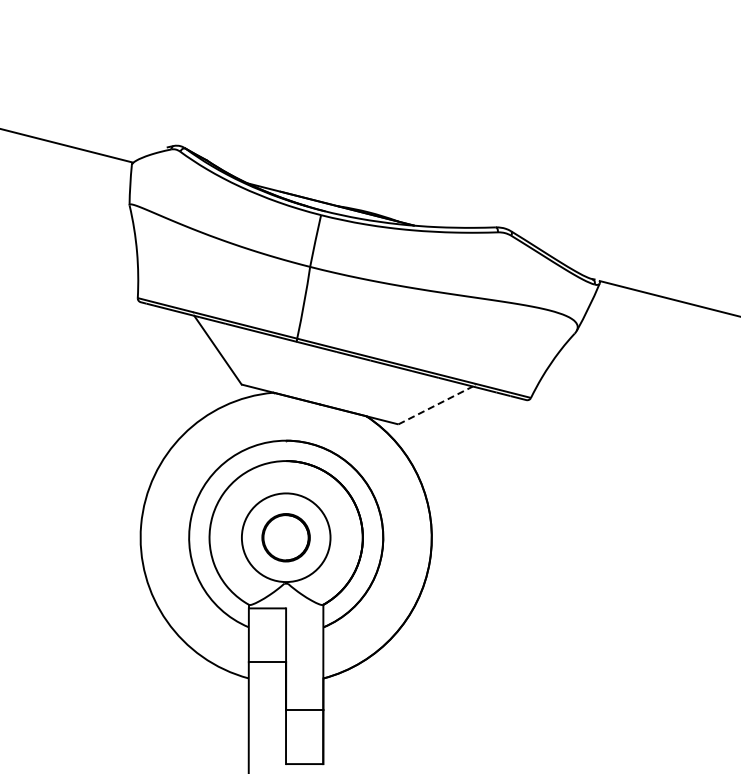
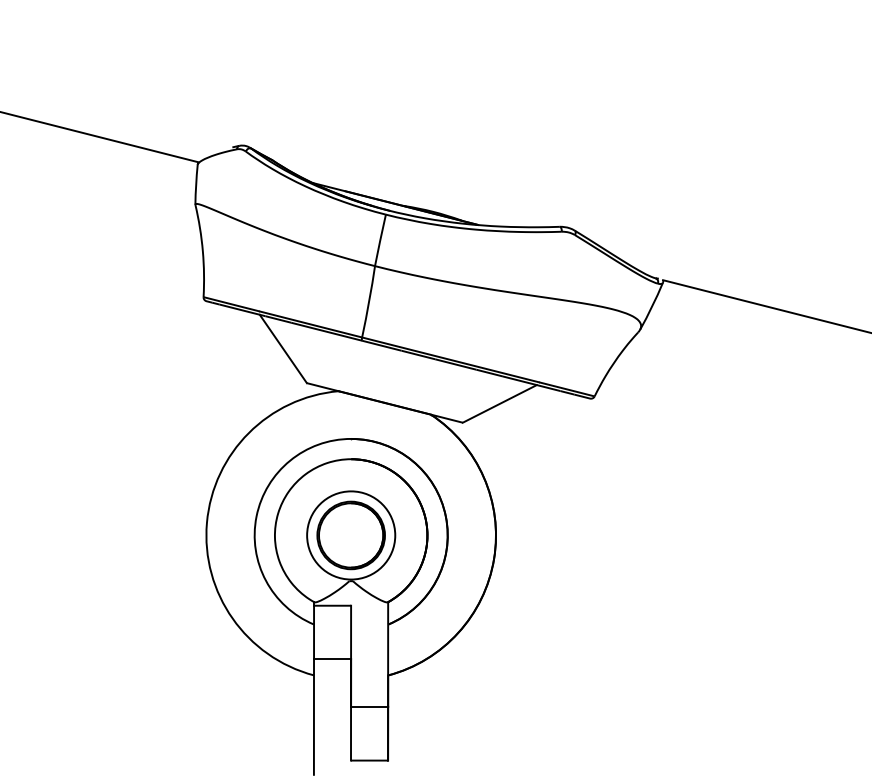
line: (435, 405) -> (499, 403), dashed -> solid
part: (285, 537) -> (350, 535), size x1.43

